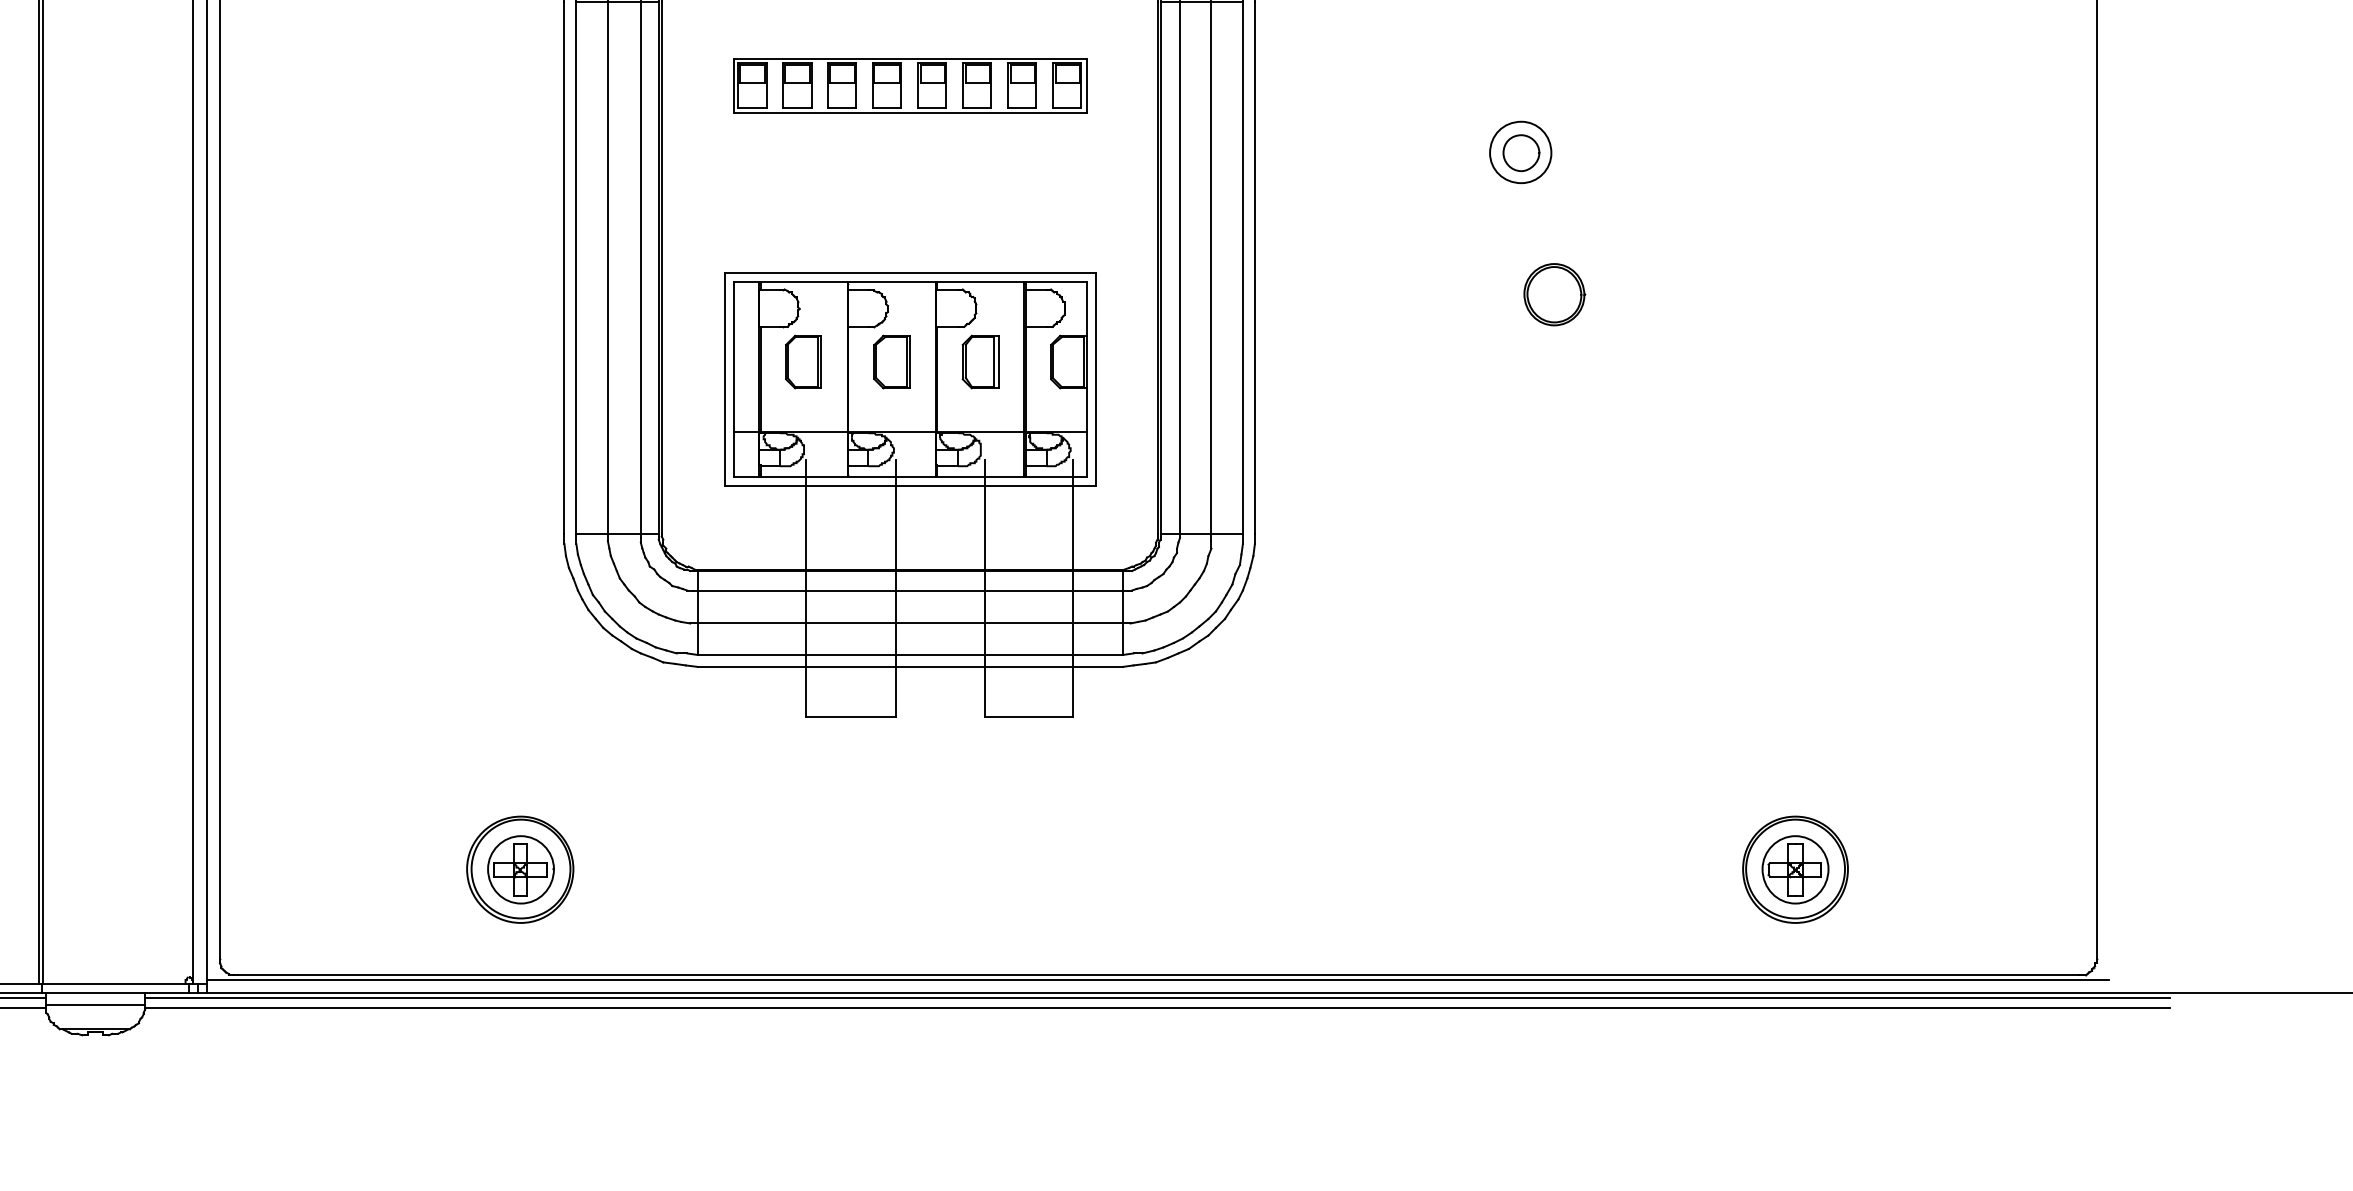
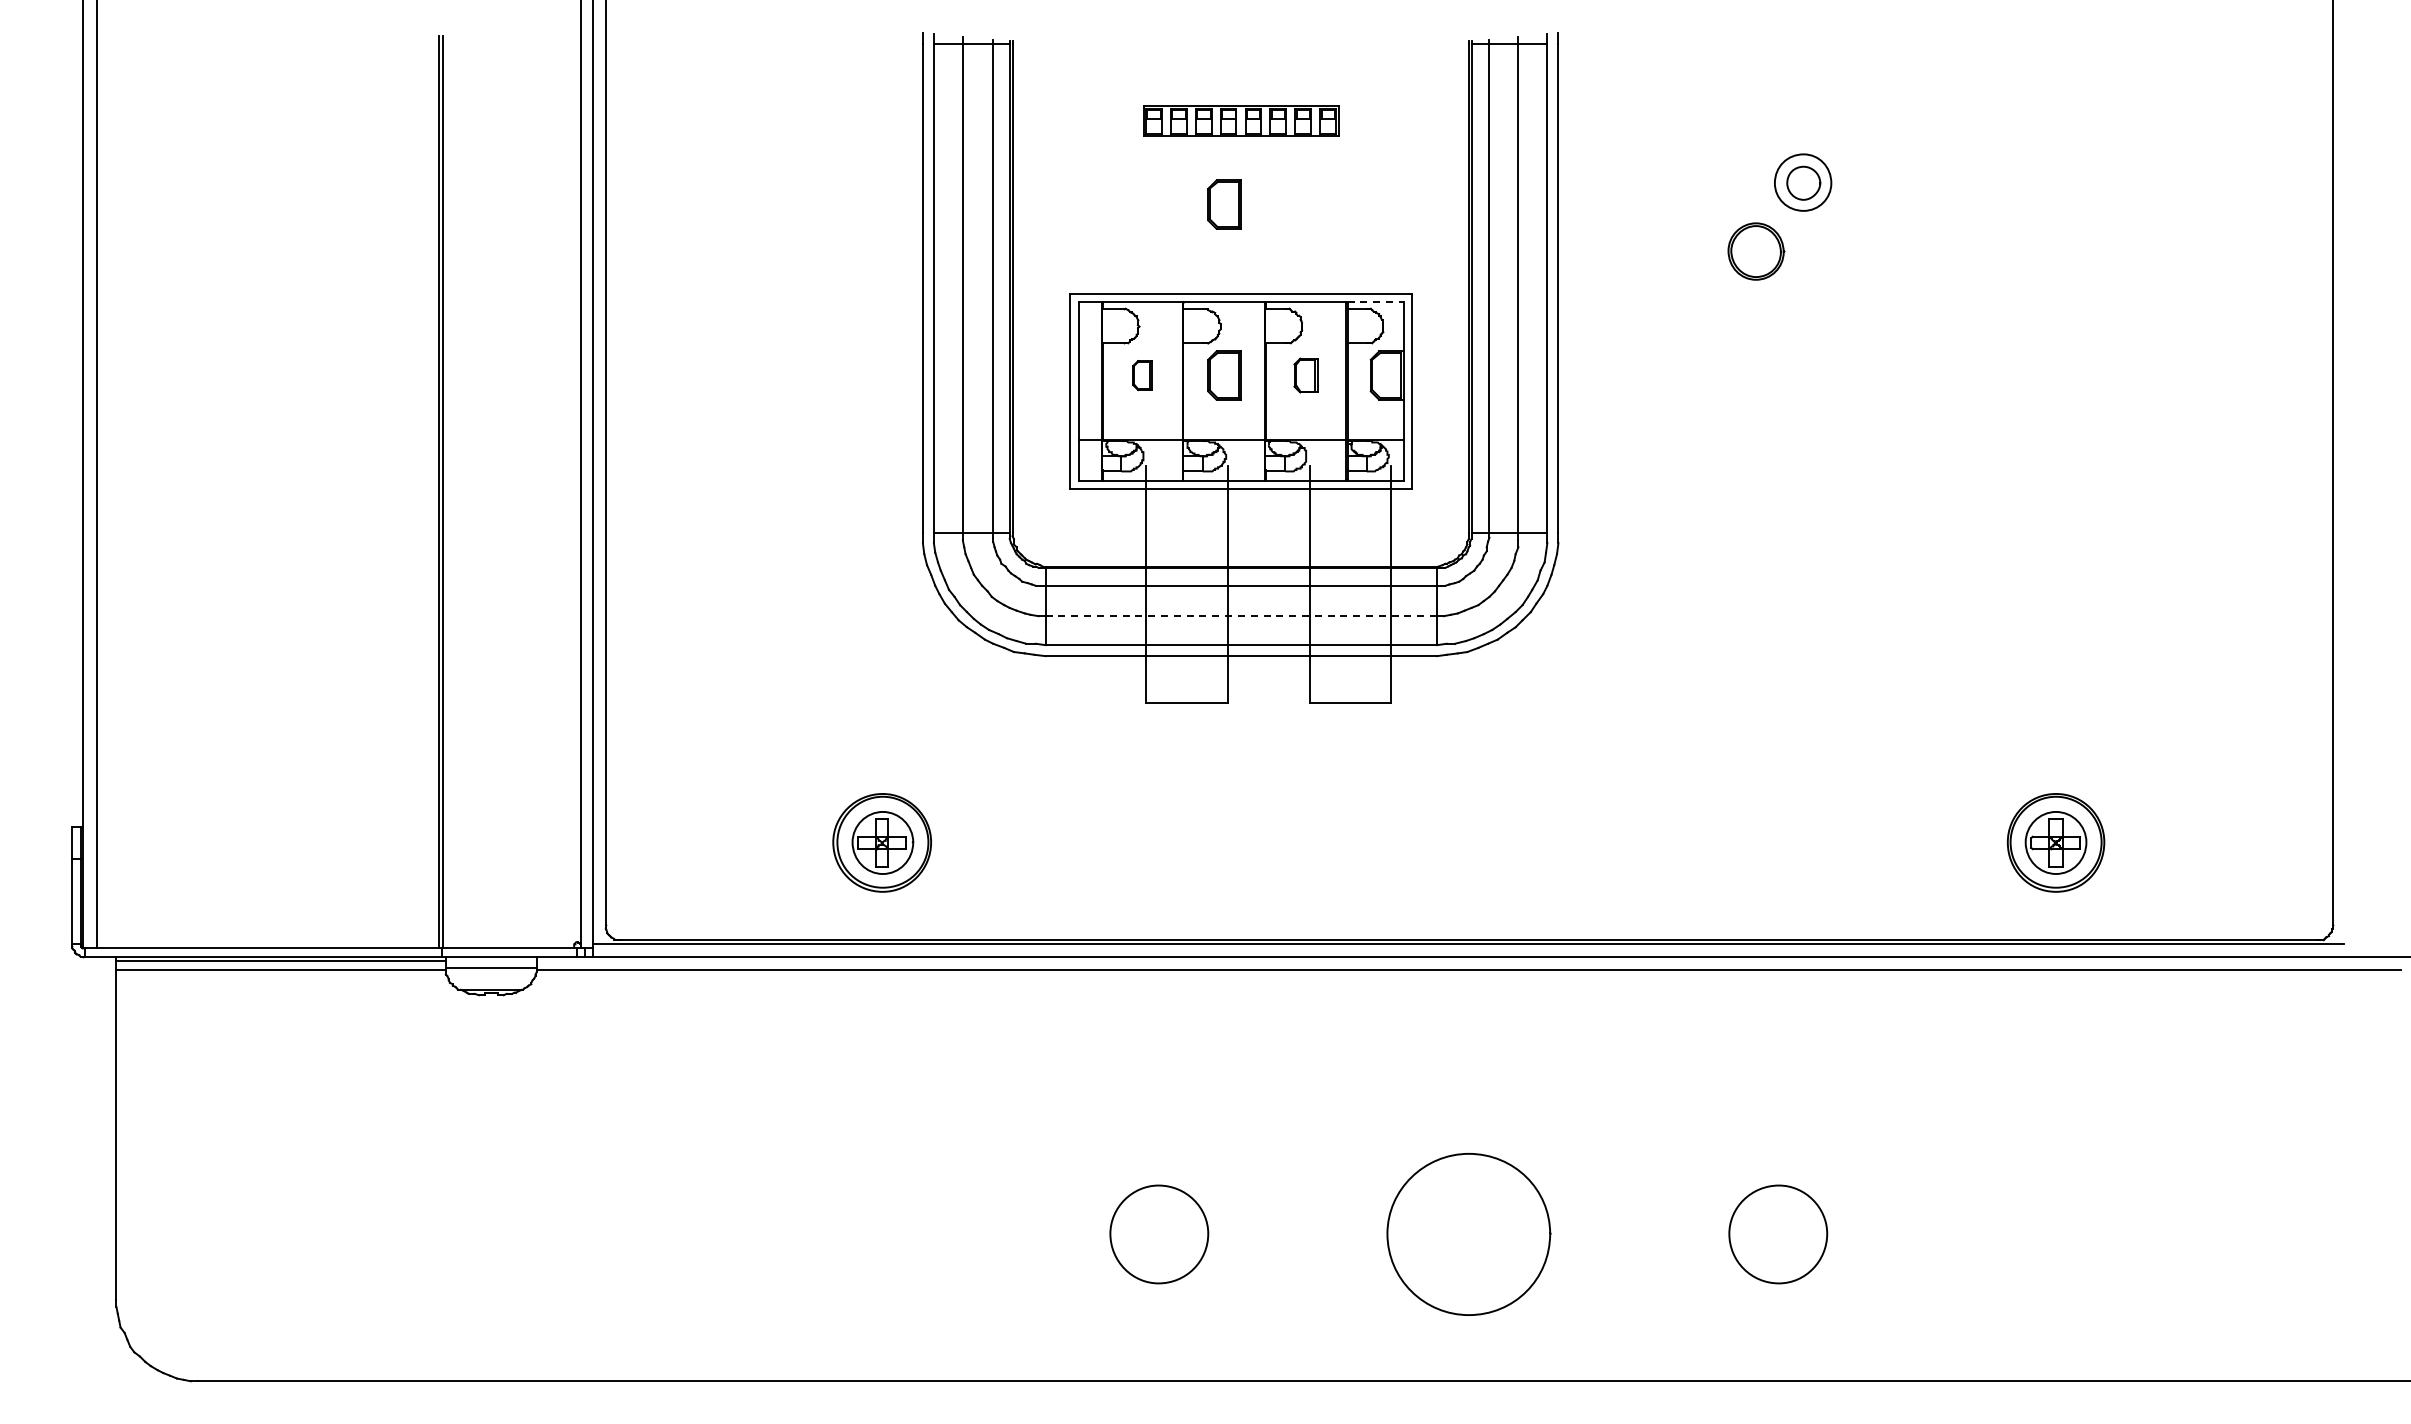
part: (910, 84) -> (1241, 120), size x0.6
part: (892, 176) -> (1224, 204), added
line: (1057, 281) -> (1376, 301), solid -> dashed
part: (1554, 294) -> (1756, 251), moved
part: (803, 361) -> (1142, 375), size x0.6
part: (980, 361) -> (1305, 375), size x0.7
line: (910, 623) -> (1241, 616), solid -> dashed
line: (1157, 997) -> (1468, 960), removed

